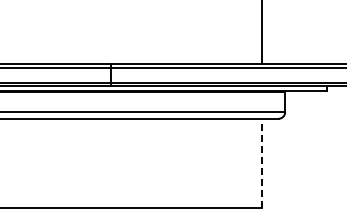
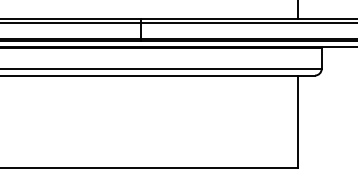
line: (262, 163) -> (298, 122), dashed -> solid

